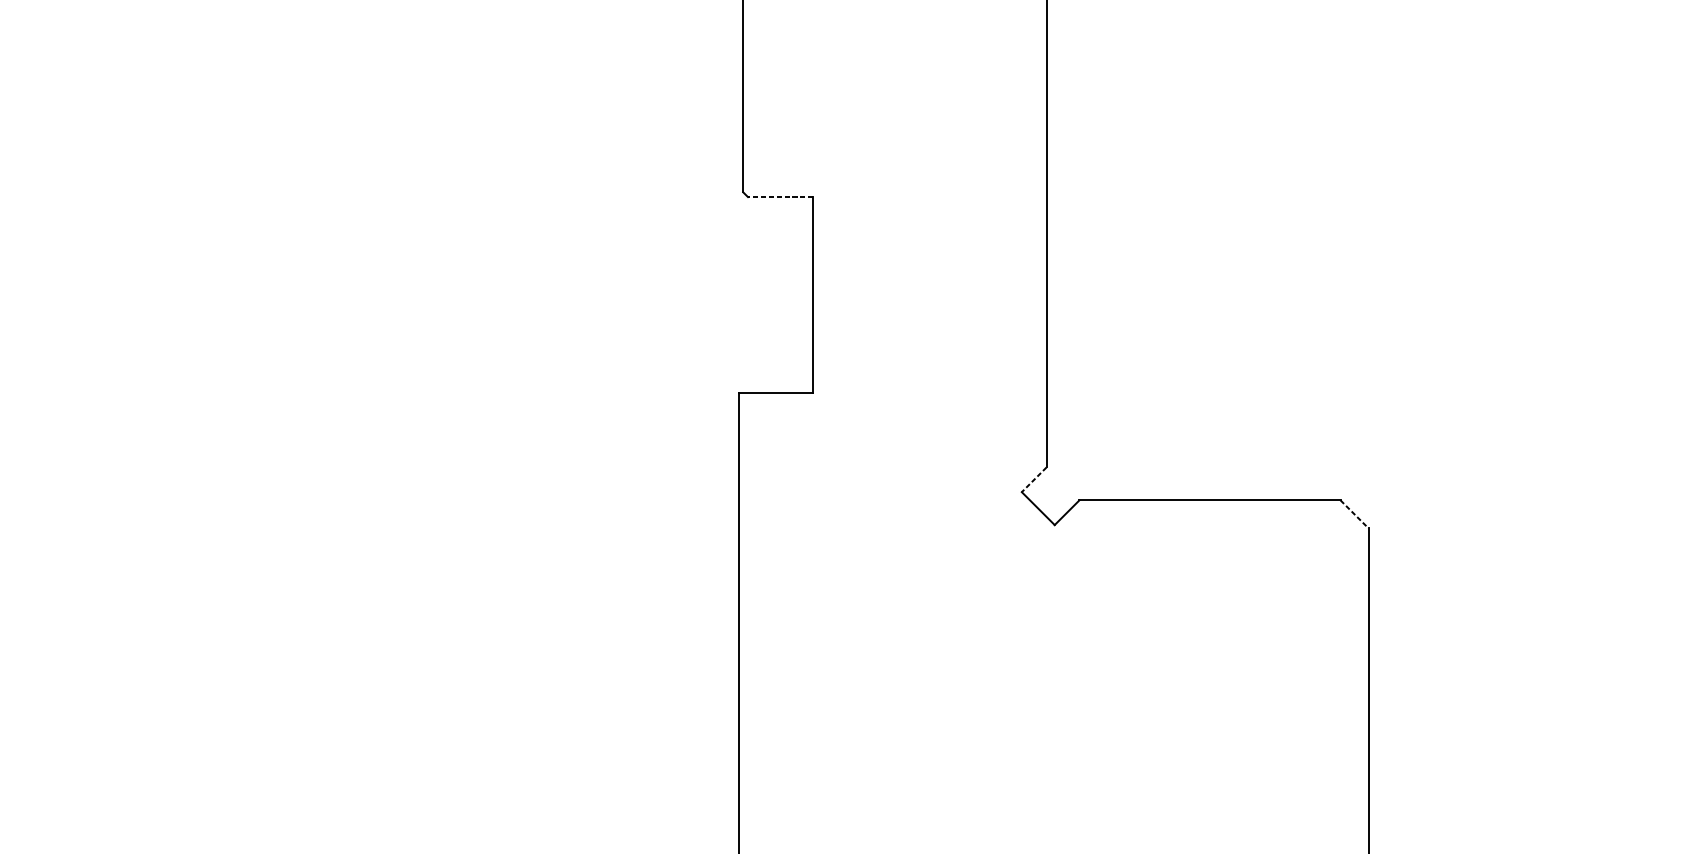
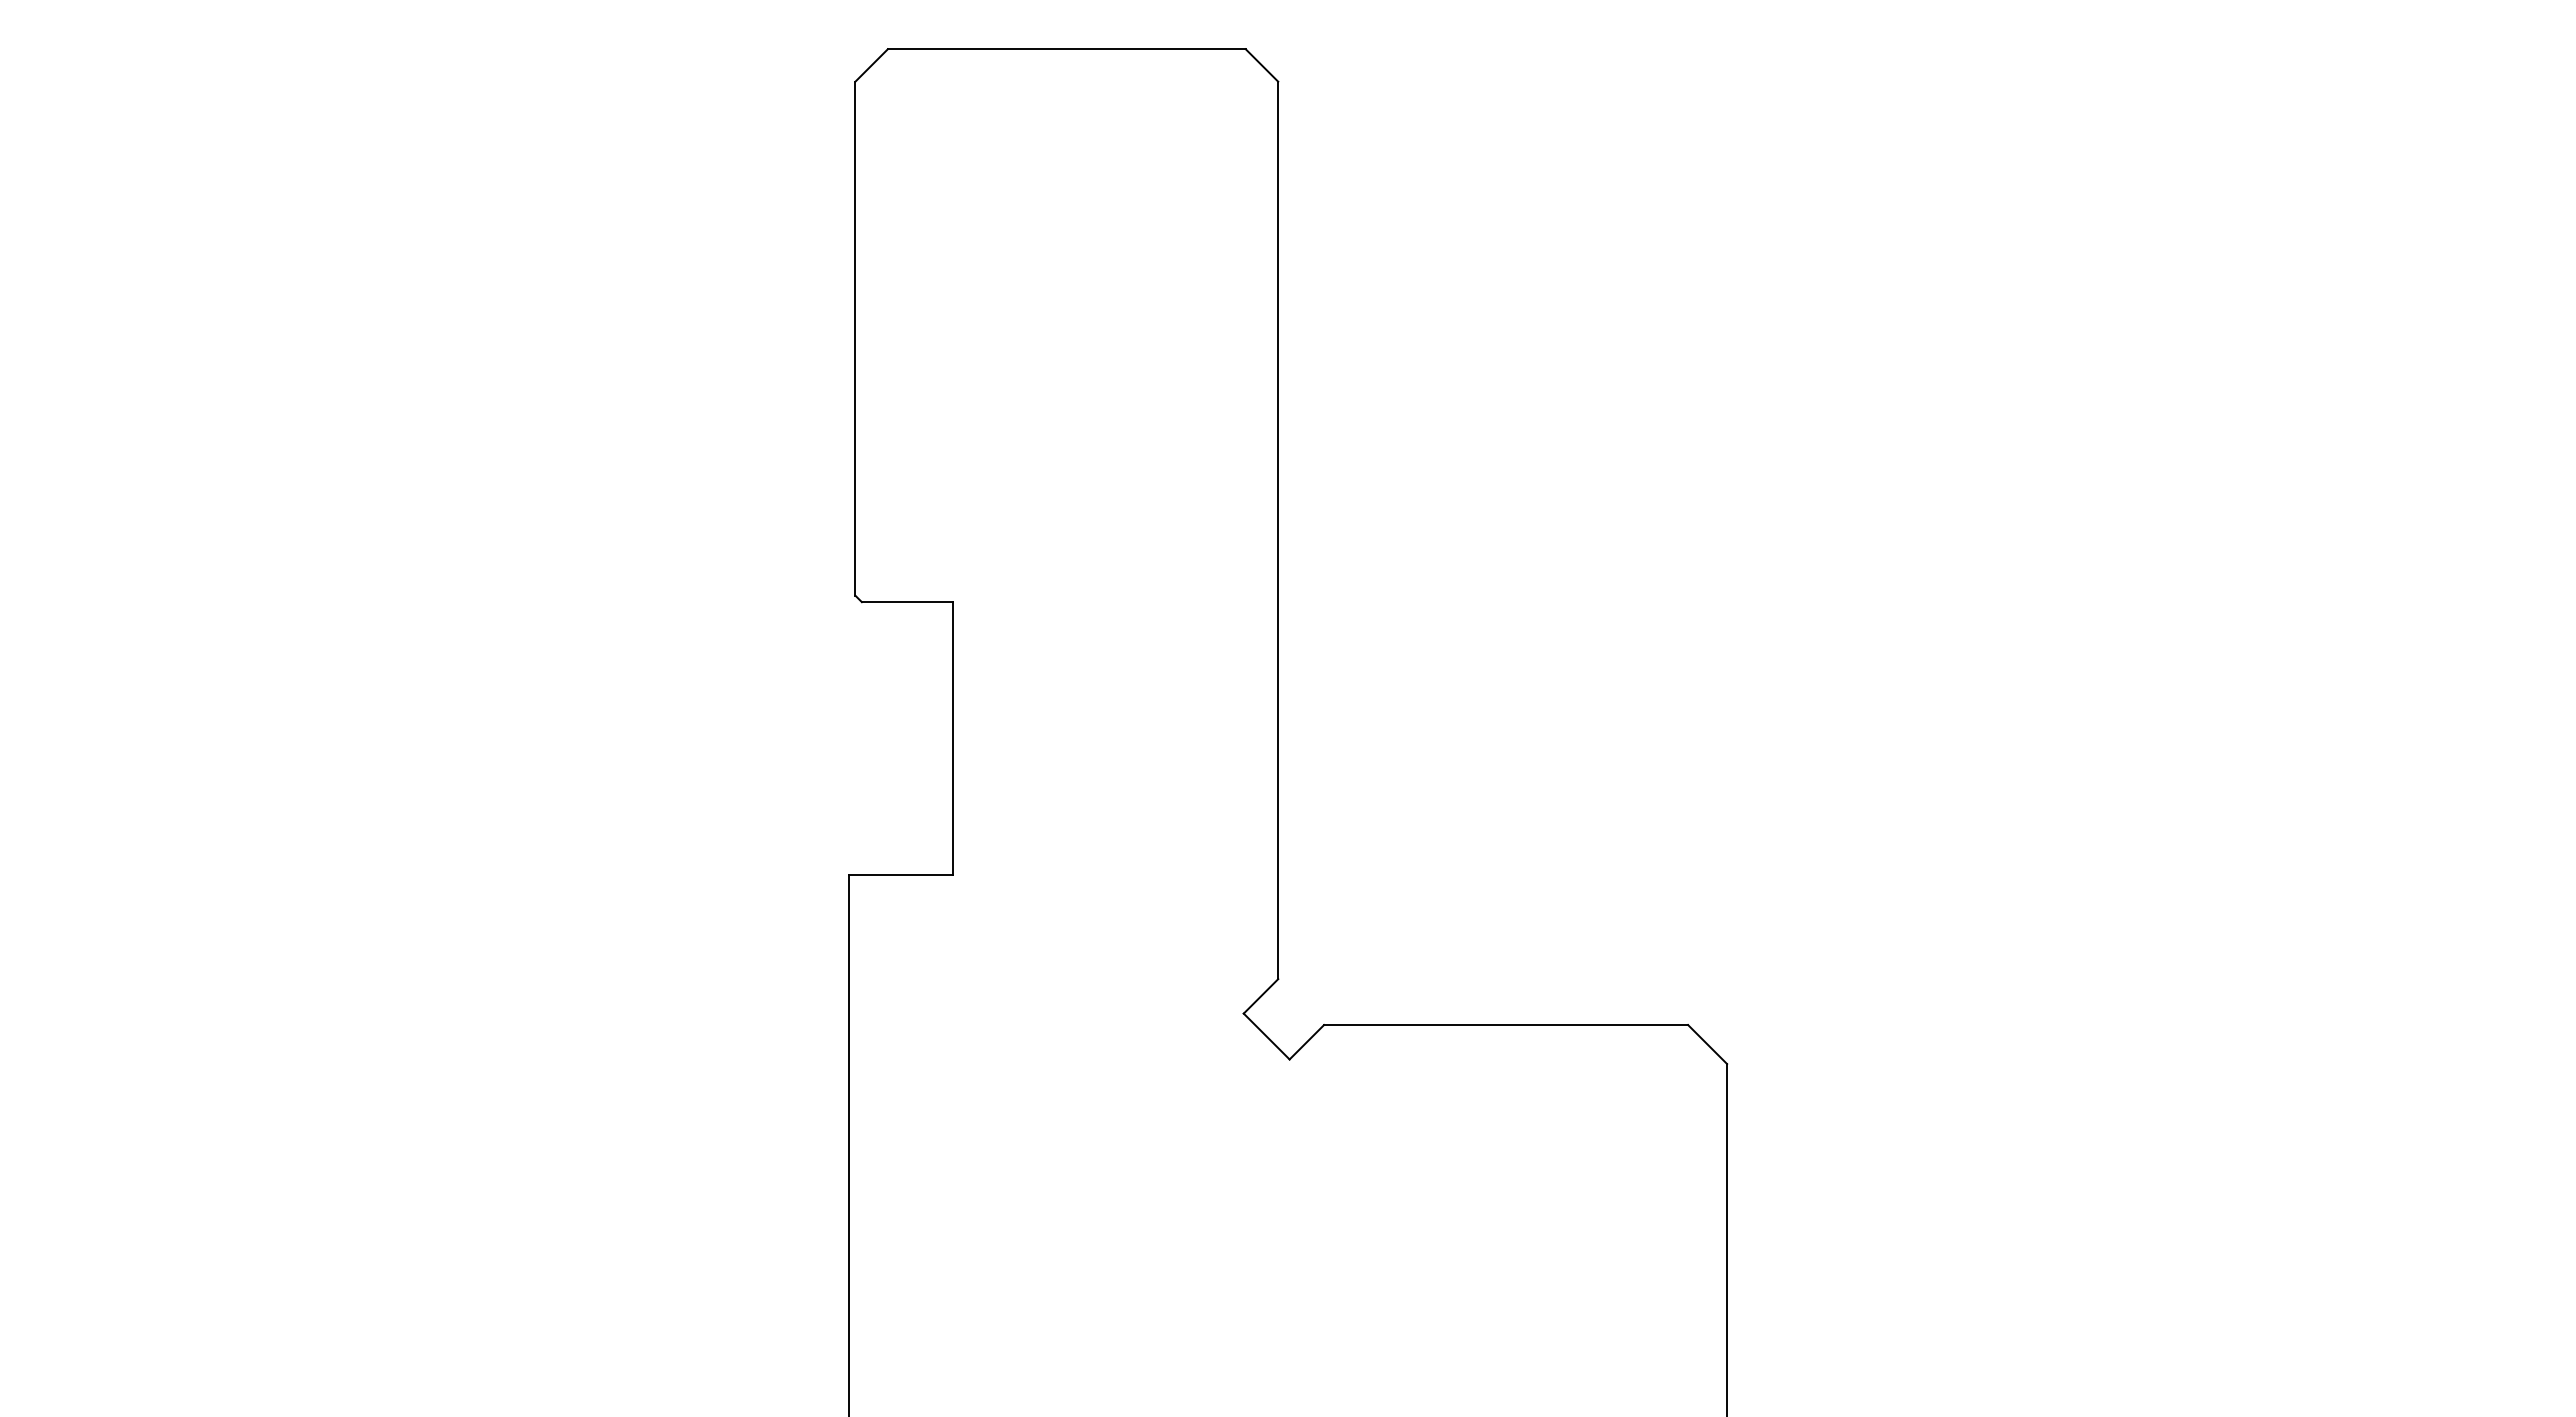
line: (780, 197) -> (907, 602), dashed -> solid
line: (1033, 479) -> (1260, 996), dashed -> solid
line: (1354, 514) -> (1707, 1044), dashed -> solid

